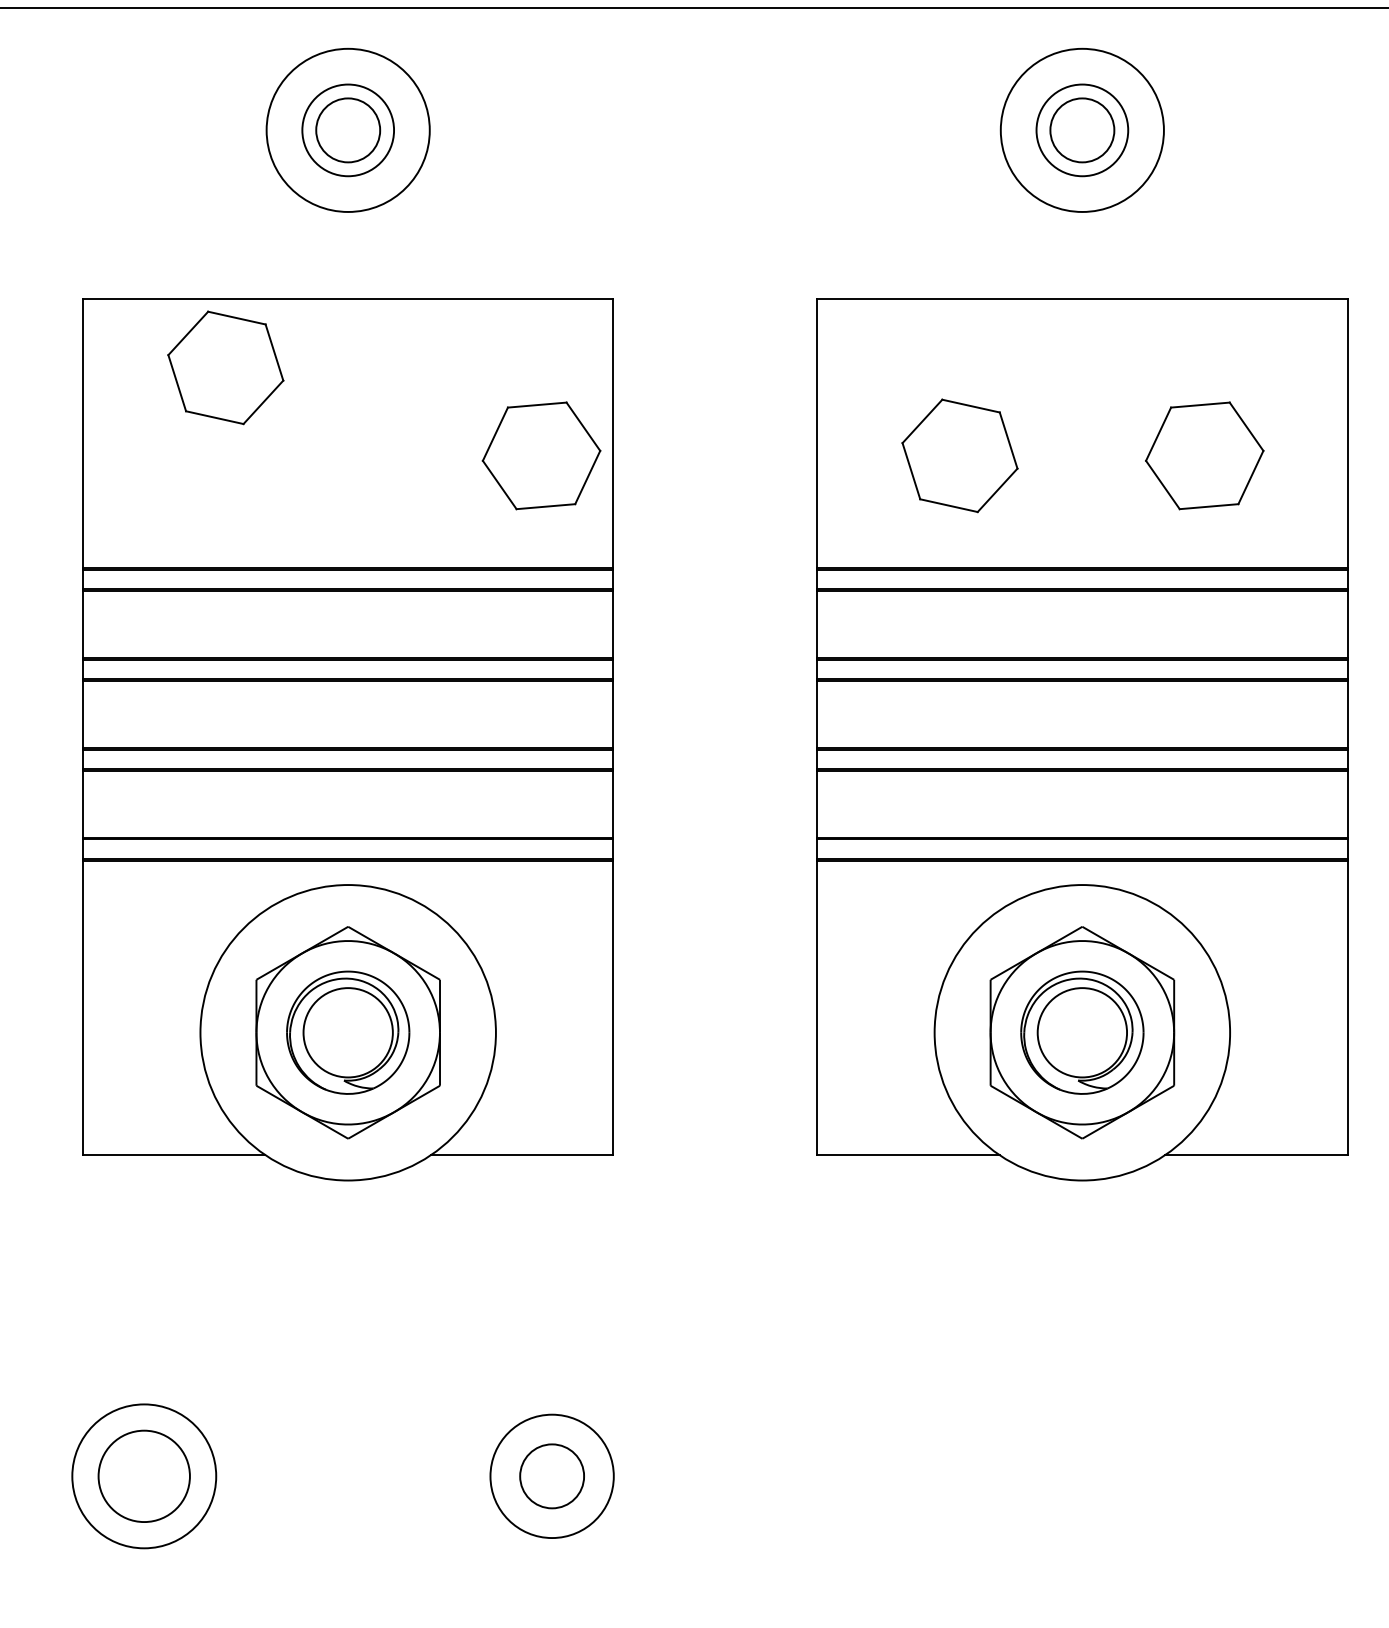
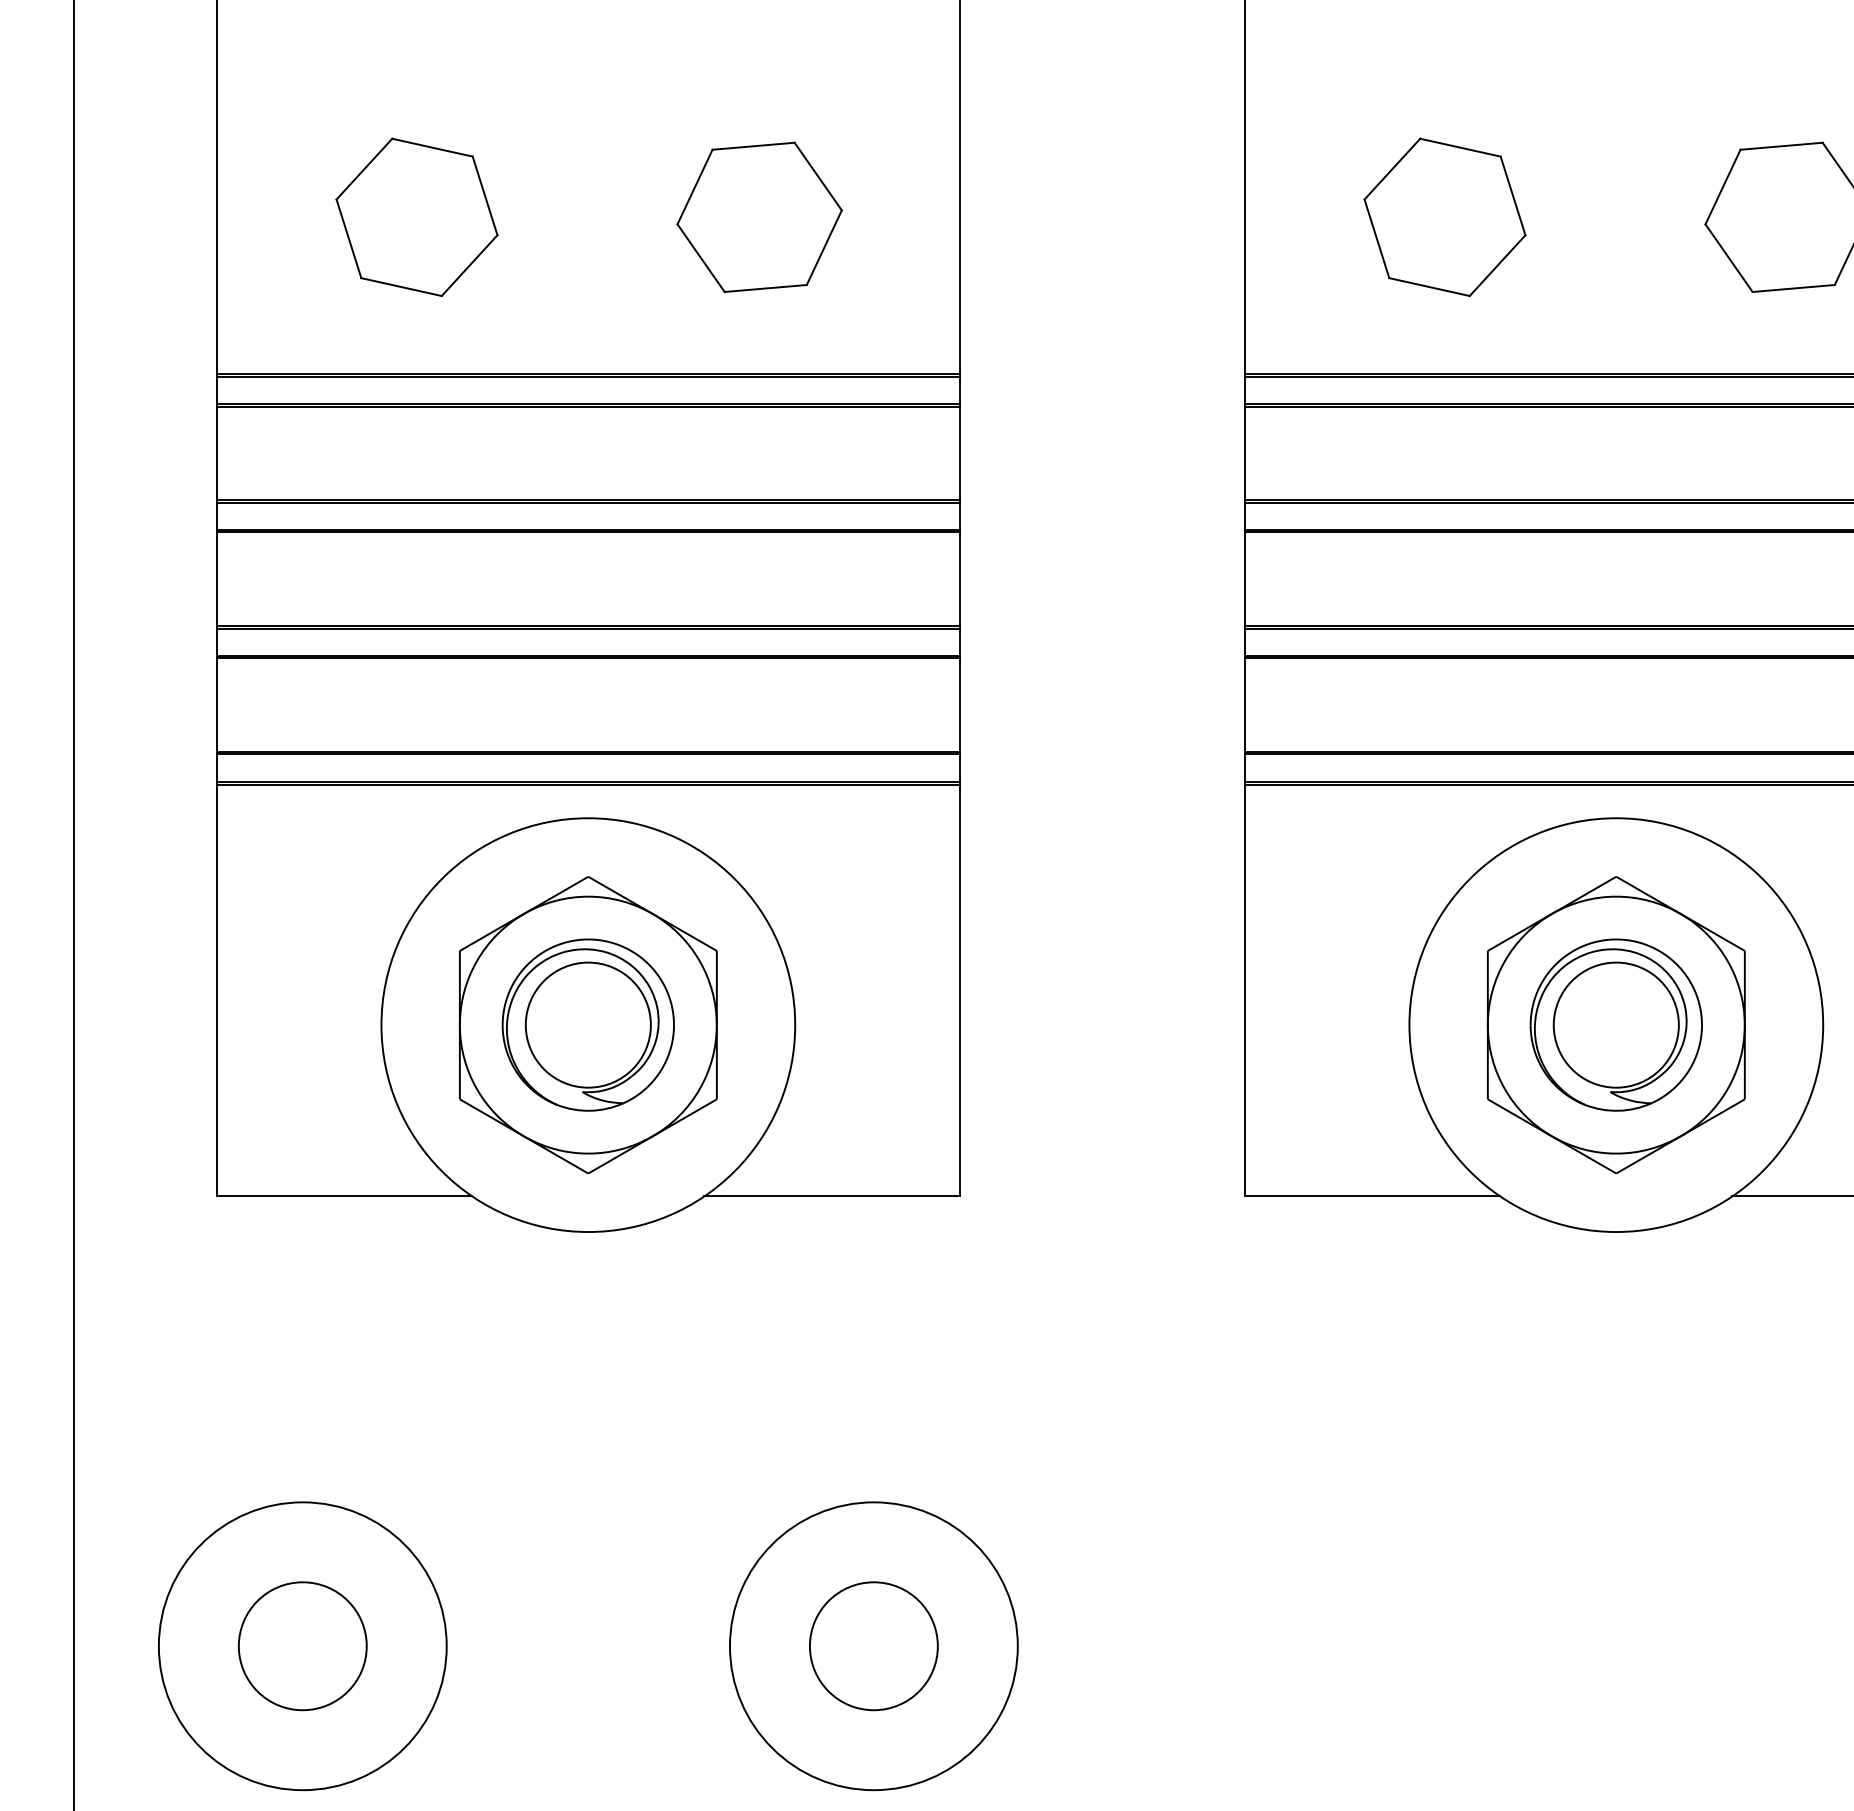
part: (225, 367) -> (416, 216), moved
part: (541, 455) -> (759, 216), moved
circle: (144, 1476) -> (303, 1646), size x1.43
circle: (551, 1476) -> (872, 1646), size x1.43
circle: (551, 1476) -> (872, 1646), size x1.67

